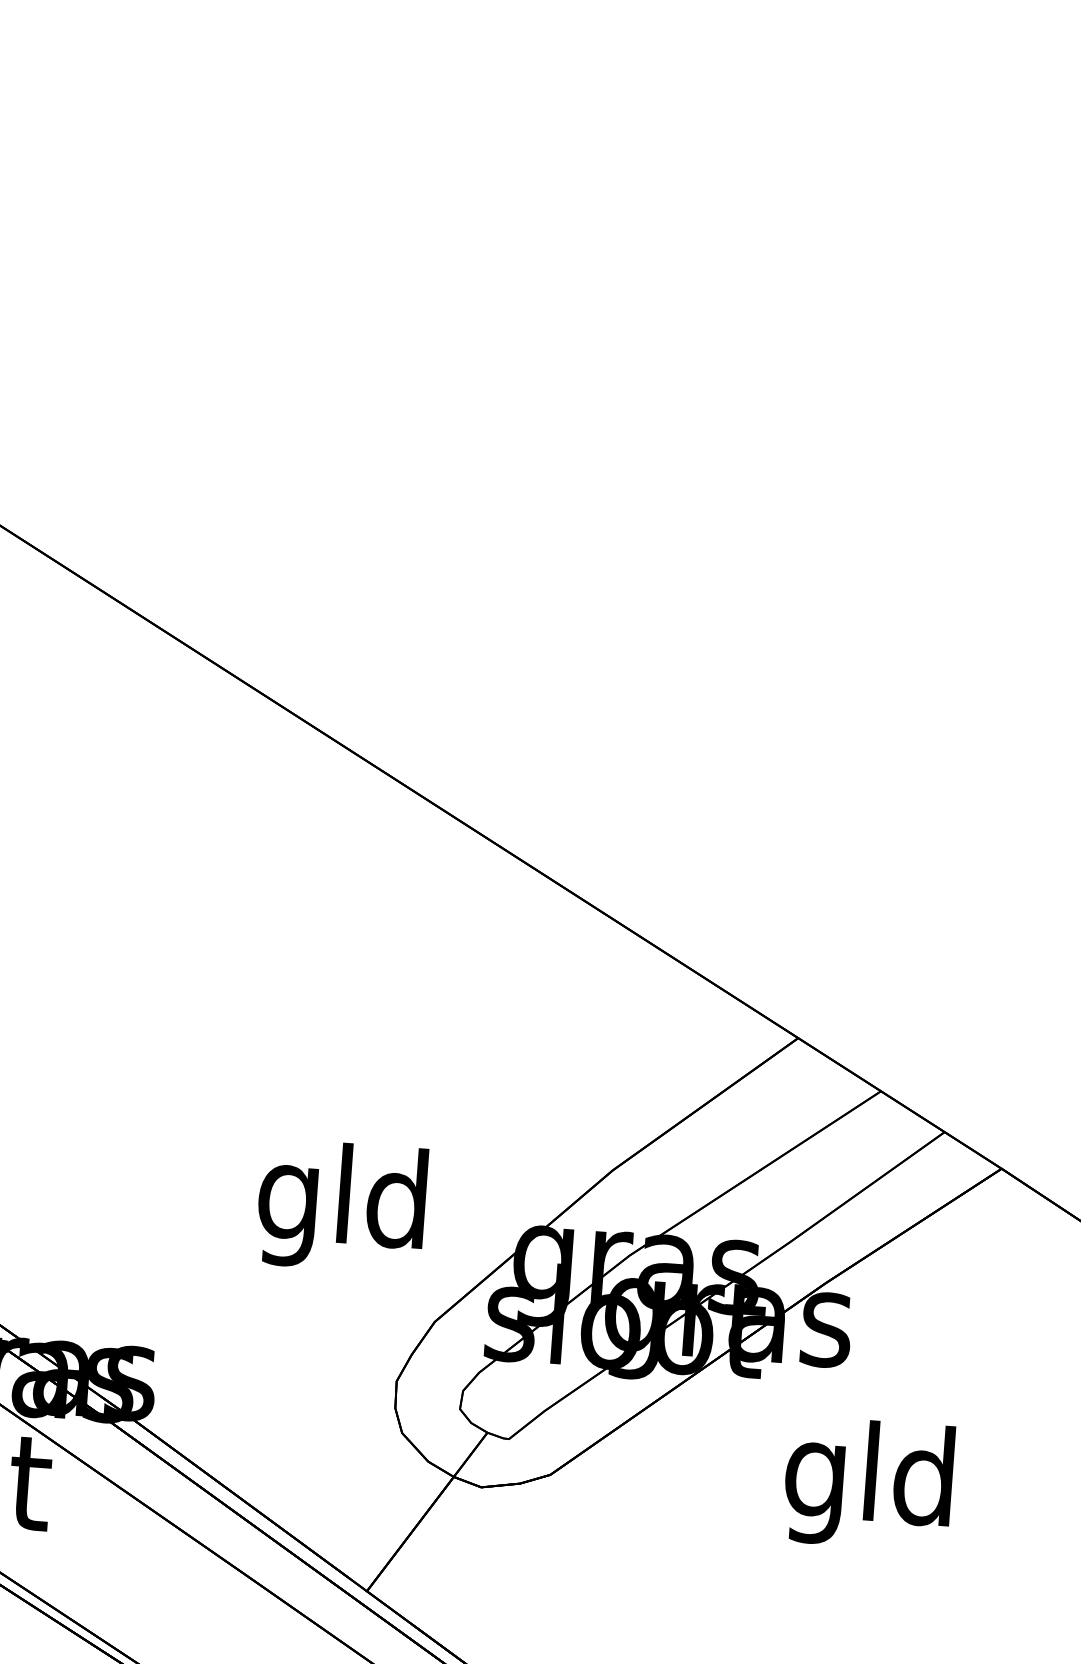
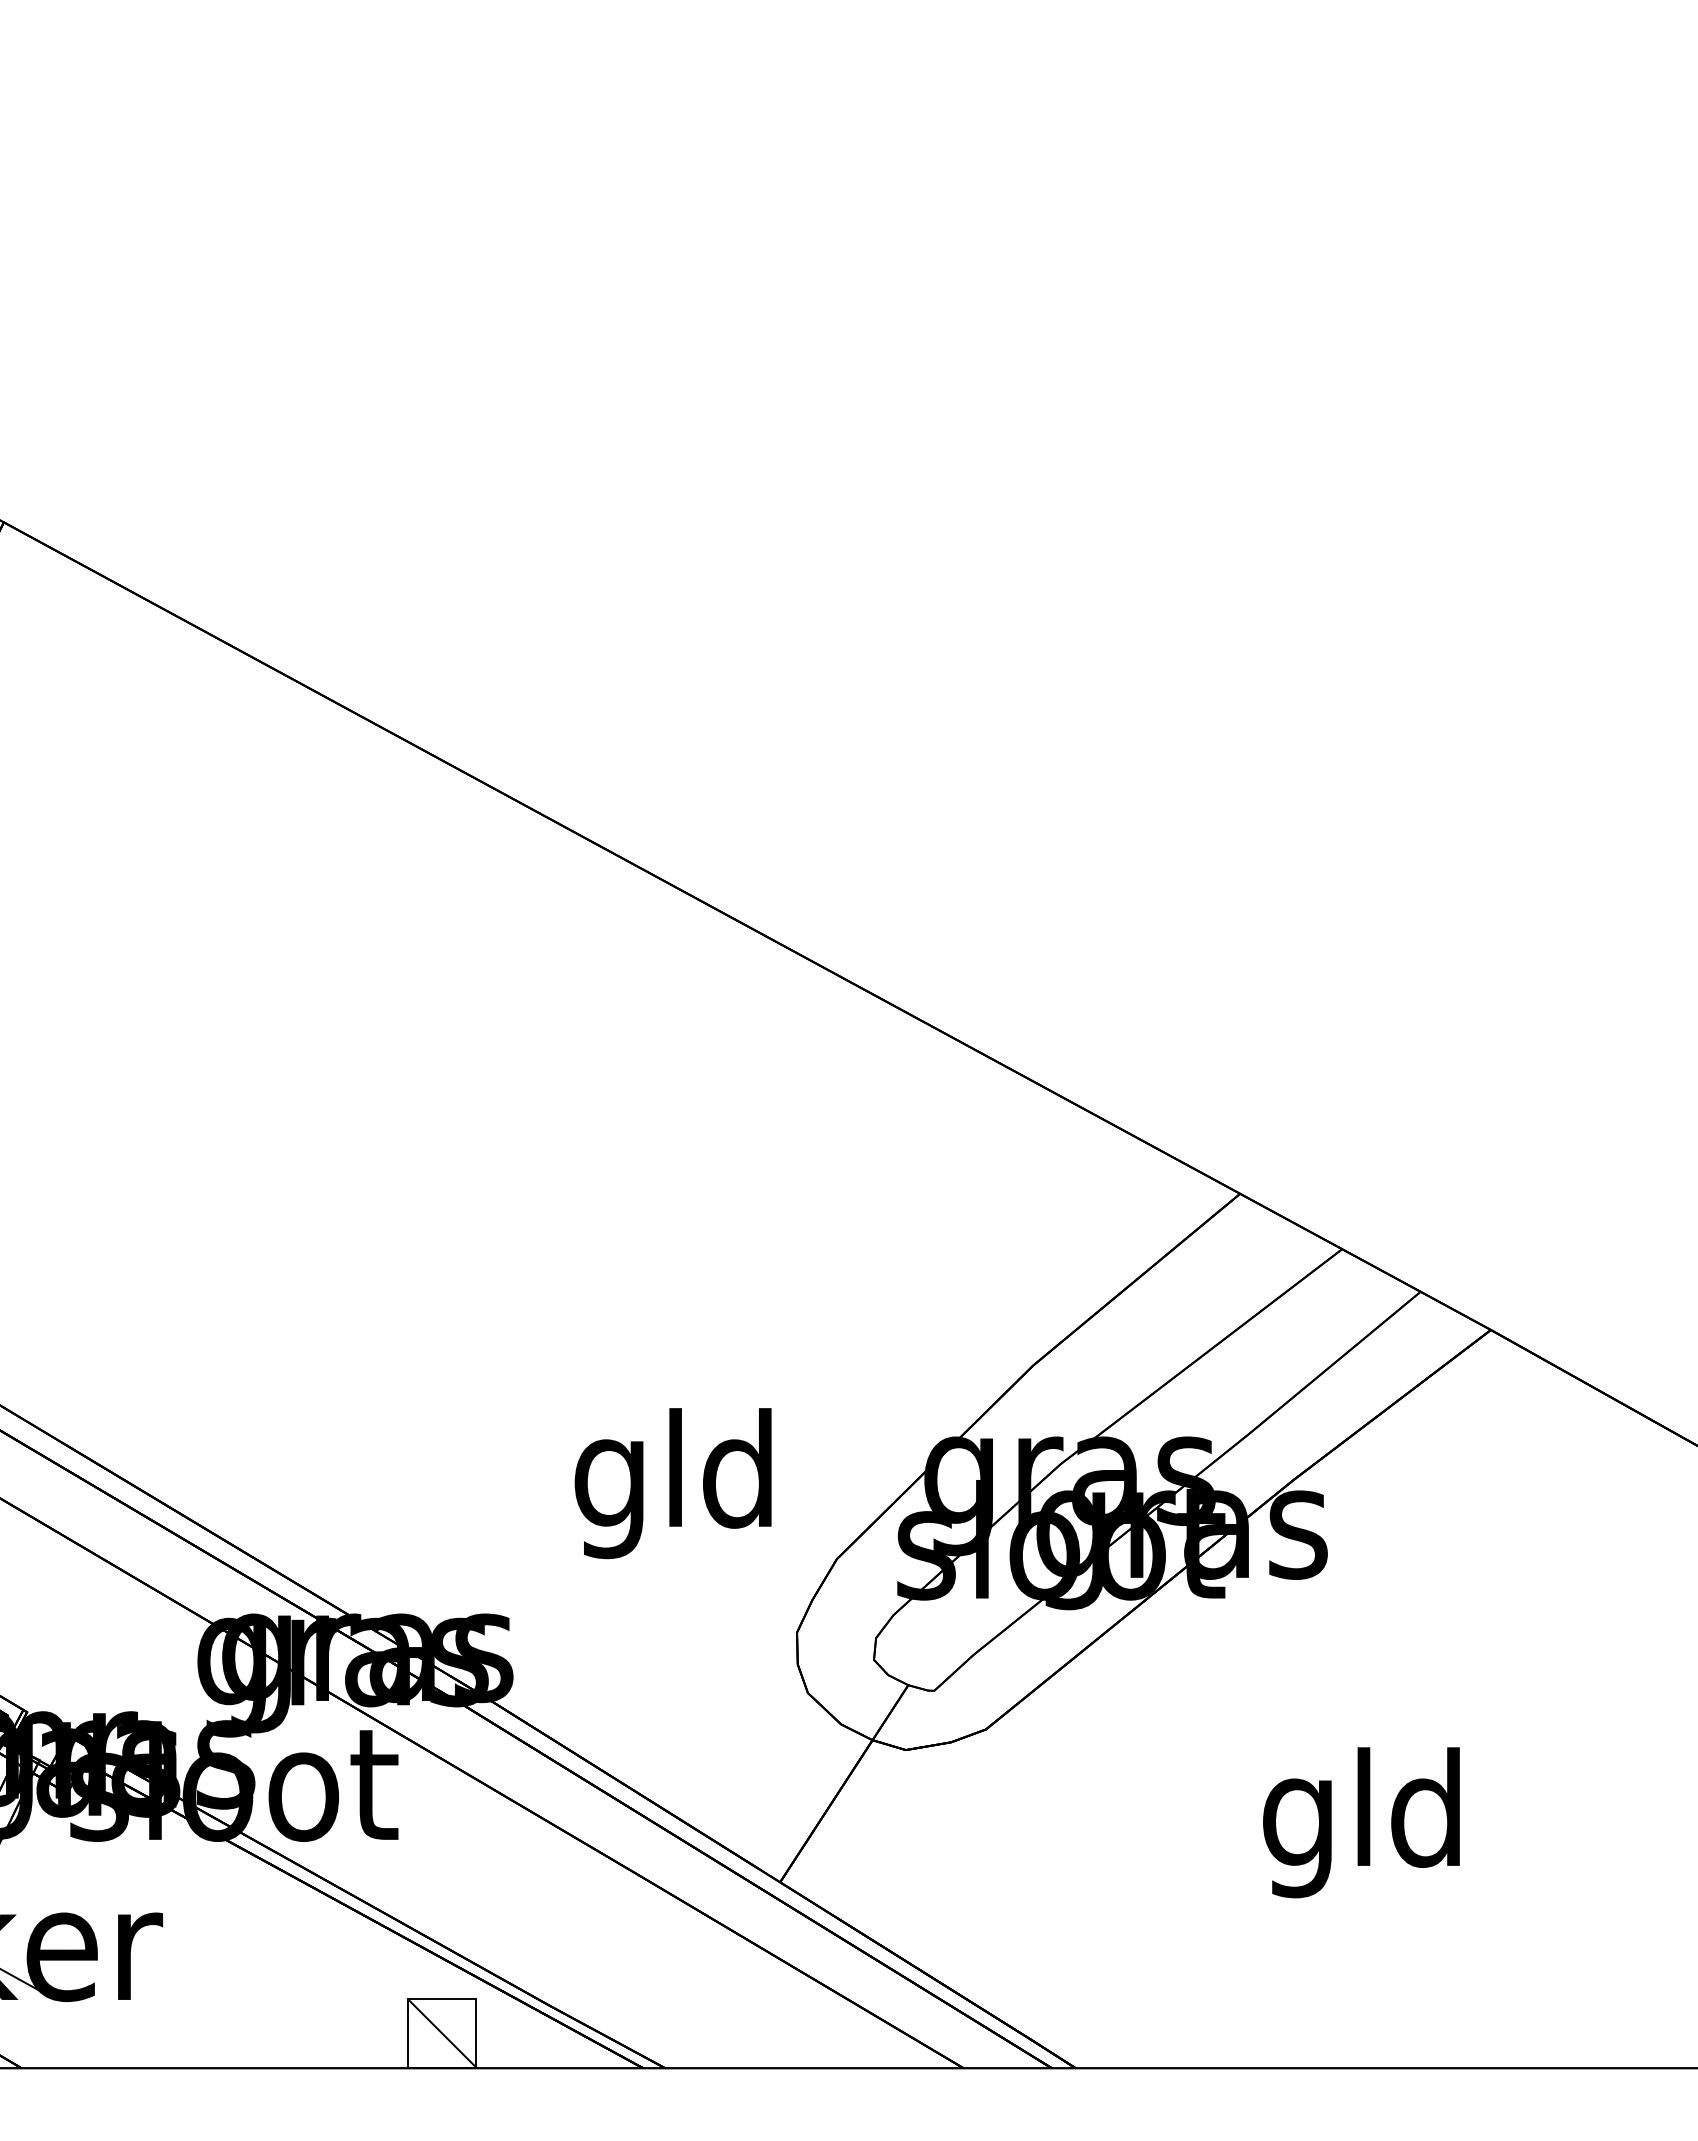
text: (341, 1206) -> (672, 1483), moved
text: (868, 1483) -> (1361, 1822), moved

